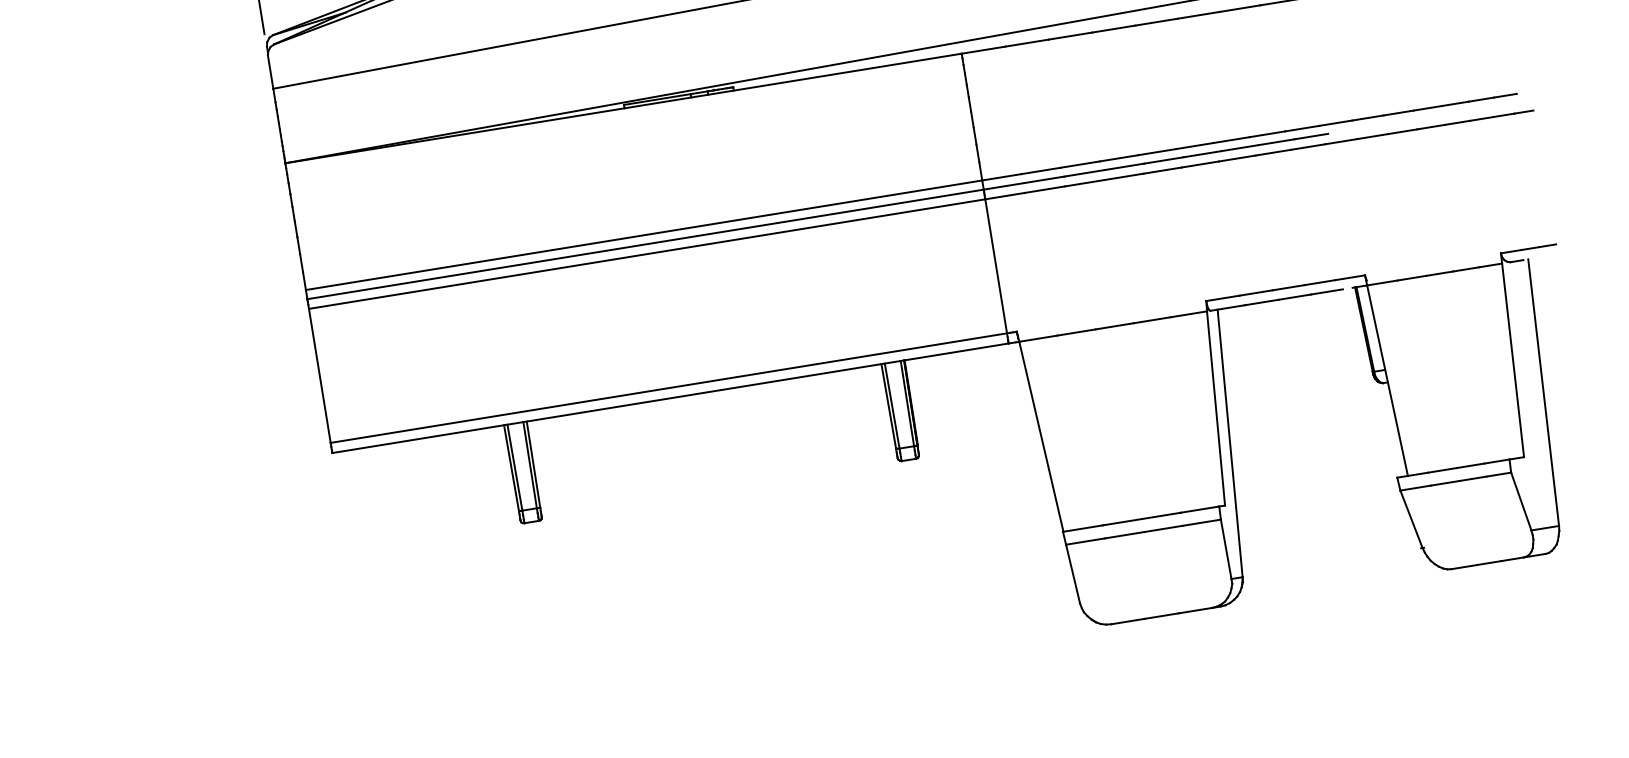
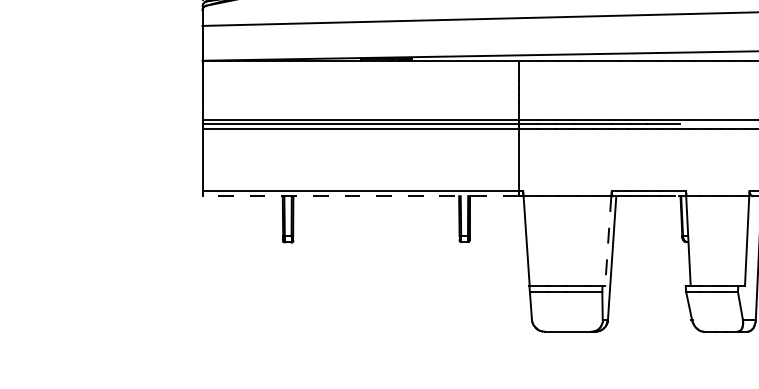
line: (670, 398) -> (360, 196), solid -> dashed
line: (1216, 409) -> (608, 241), solid -> dashed

